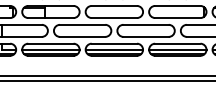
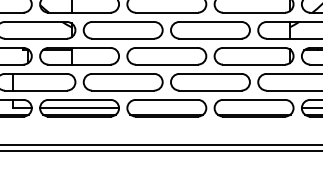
line: (114, 49) -> (166, 108), removed
line: (177, 49) -> (253, 108), removed

